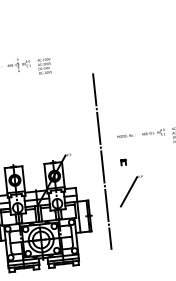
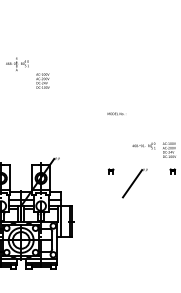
text: (44, 65) -> (42, 80), moved
text: (125, 135) -> (115, 113), moved
line: (102, 161) -> (90, 168), removed
part: (130, 191) -> (134, 183), moved

